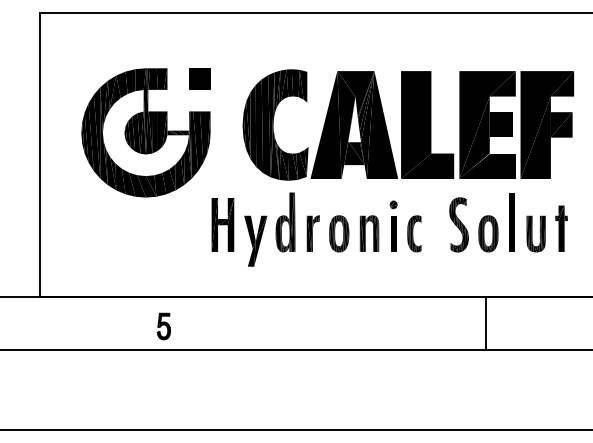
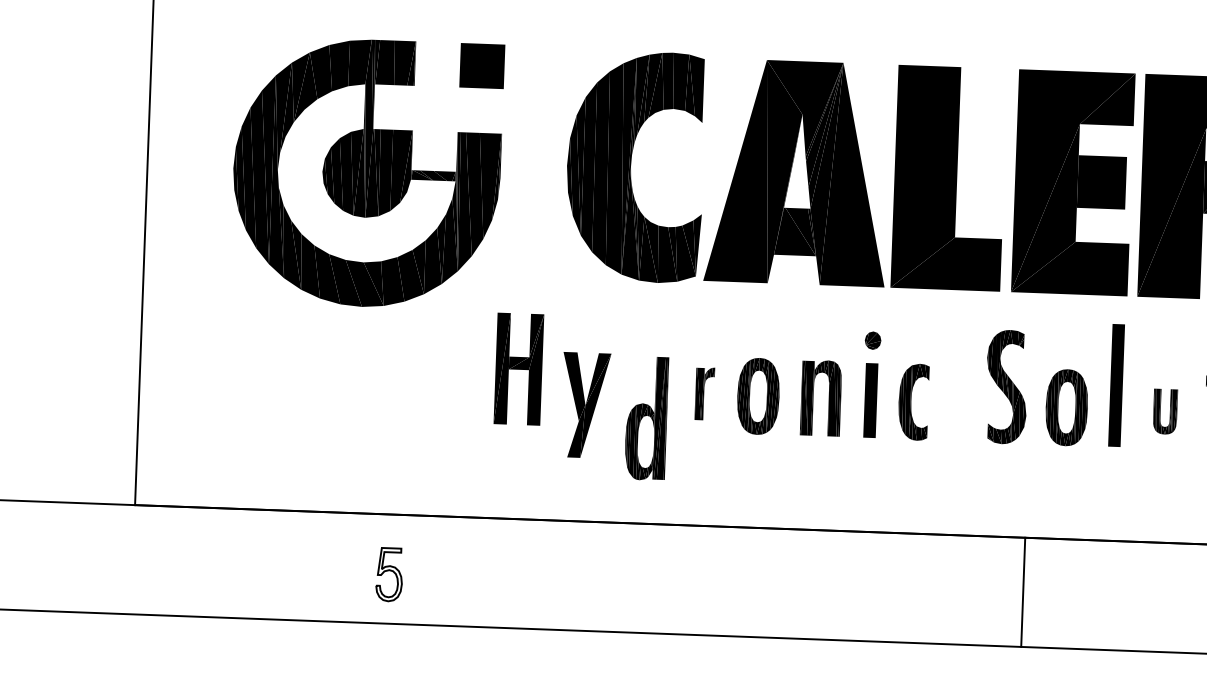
part: (285, 222) -> (646, 418), moved
part: (312, 233) -> (703, 393), size x0.7
part: (535, 233) -> (1164, 410), size x0.6
line: (485, 323) -> (1022, 591), moved

